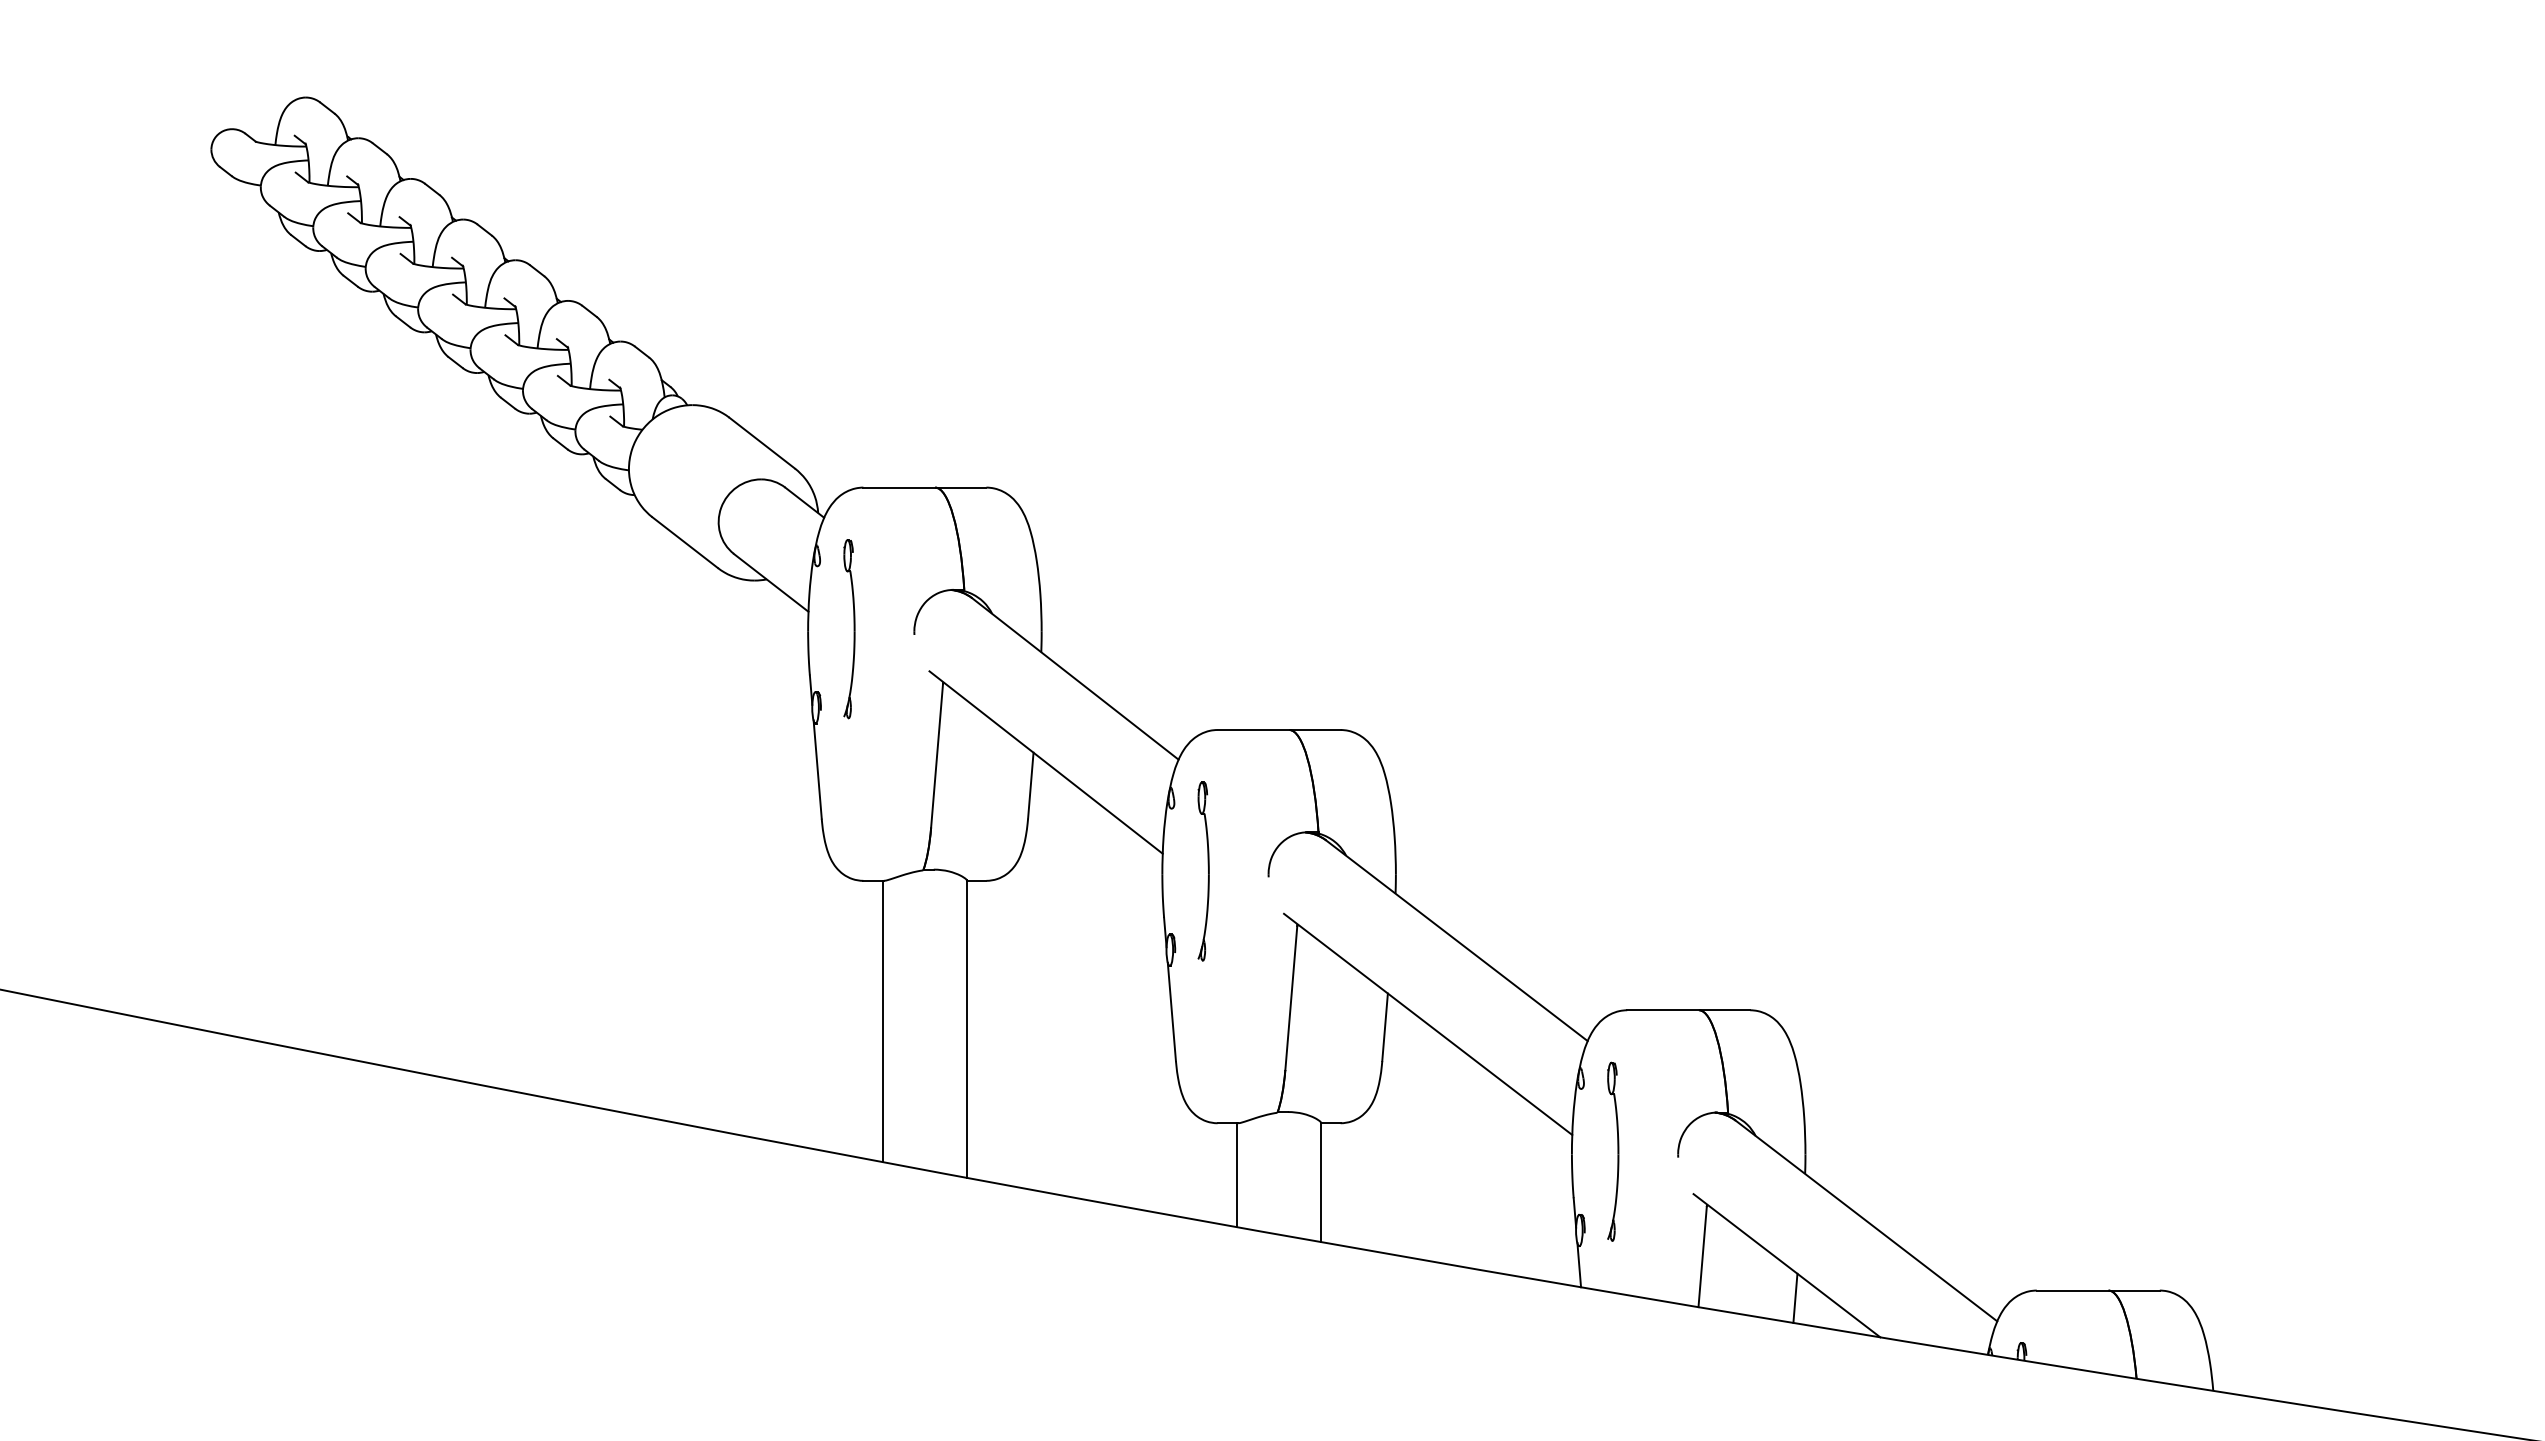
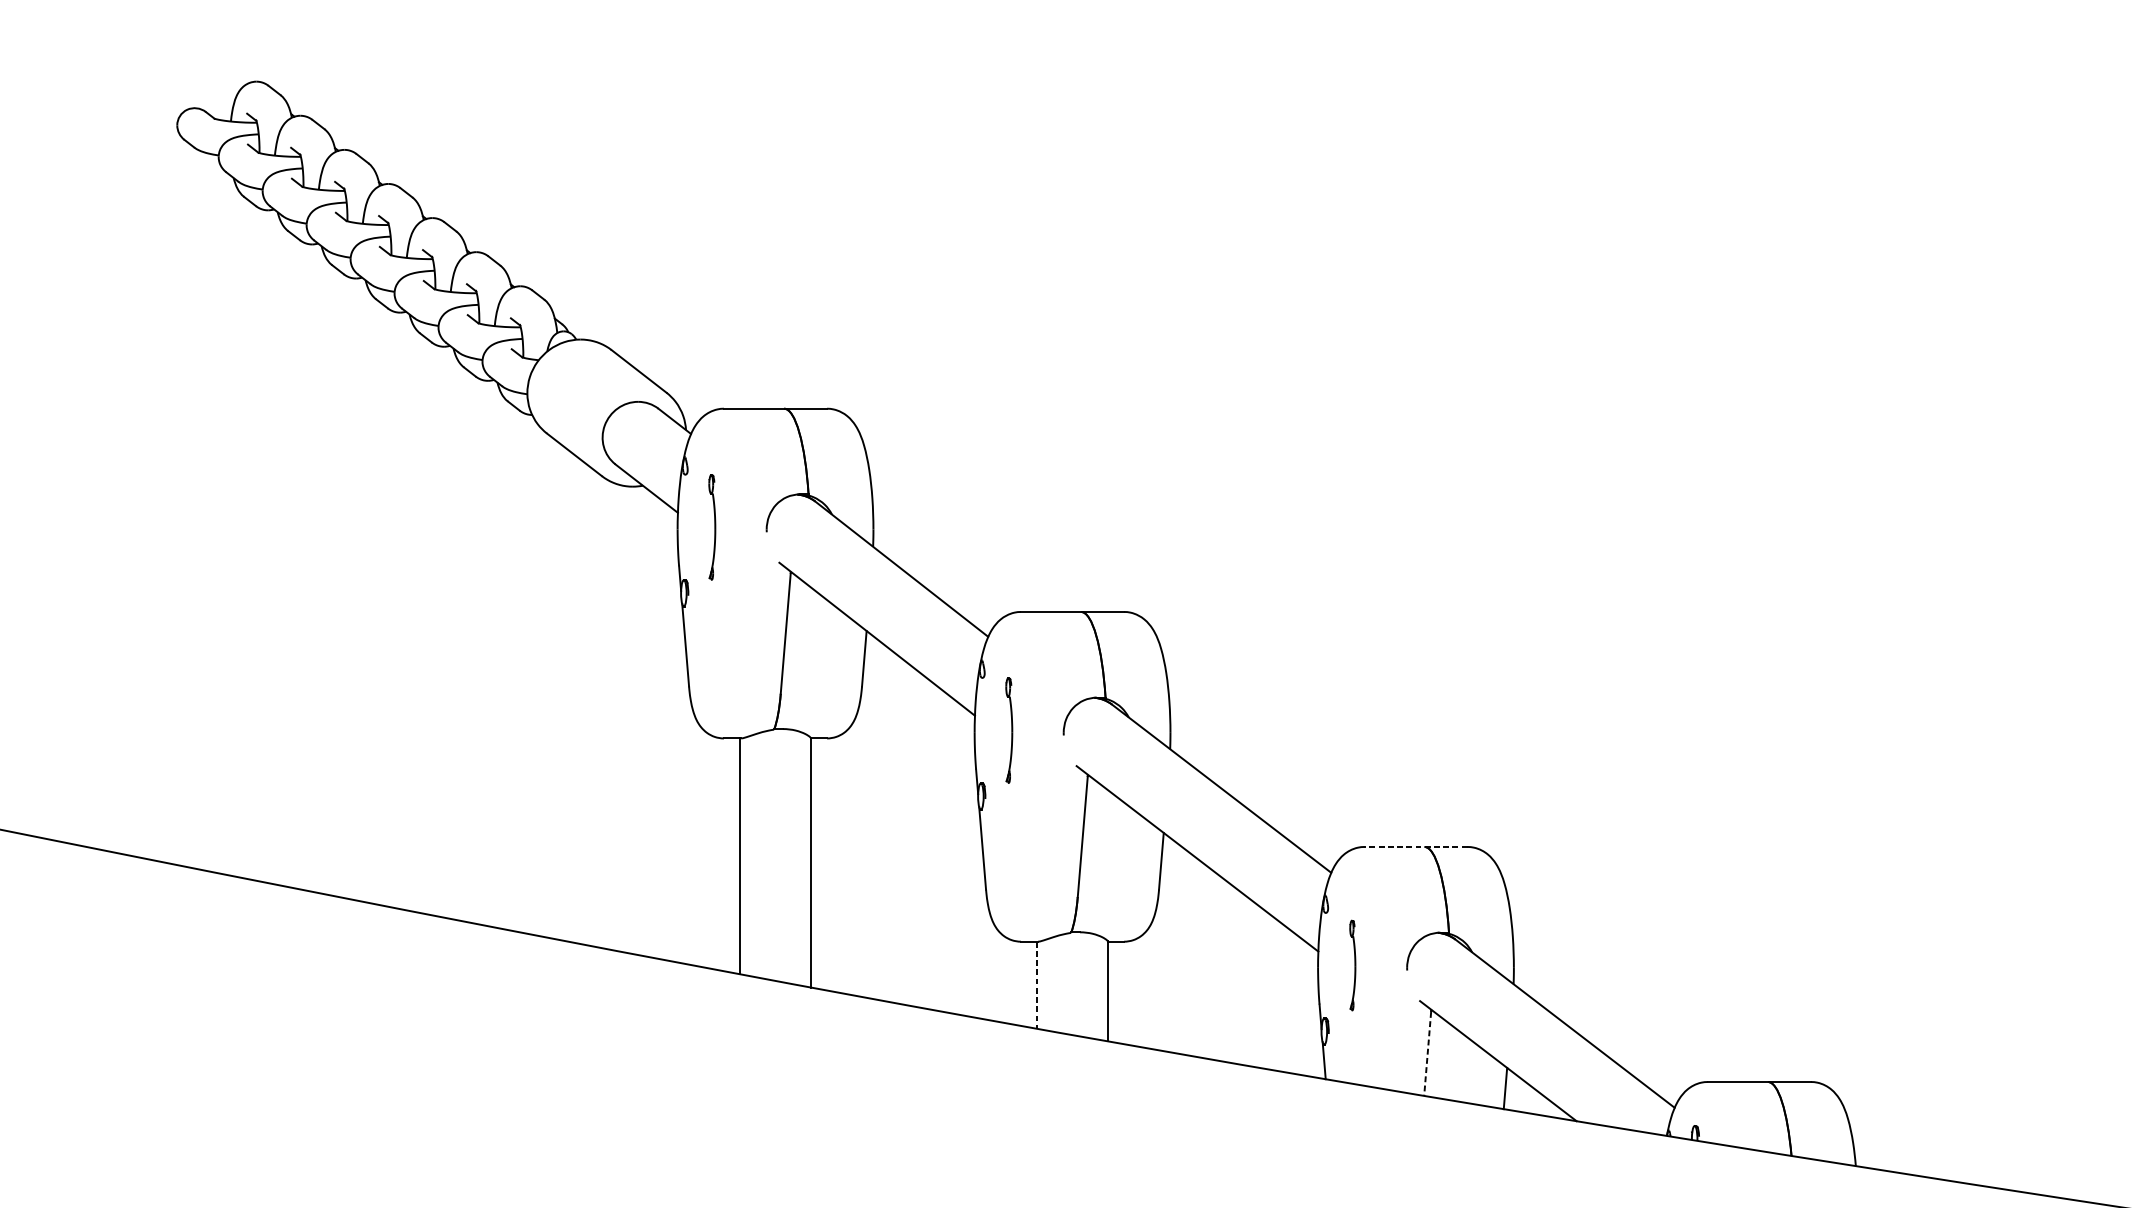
part: (849, 629) -> (712, 527), size x0.7
part: (1203, 871) -> (1009, 730), size x0.7
line: (1688, 1010) -> (1415, 847), solid -> dashed
part: (1613, 1151) -> (1352, 965), size x0.6
line: (1237, 1175) -> (1037, 985), solid -> dashed
line: (1702, 1257) -> (1427, 1054), solid -> dashed

